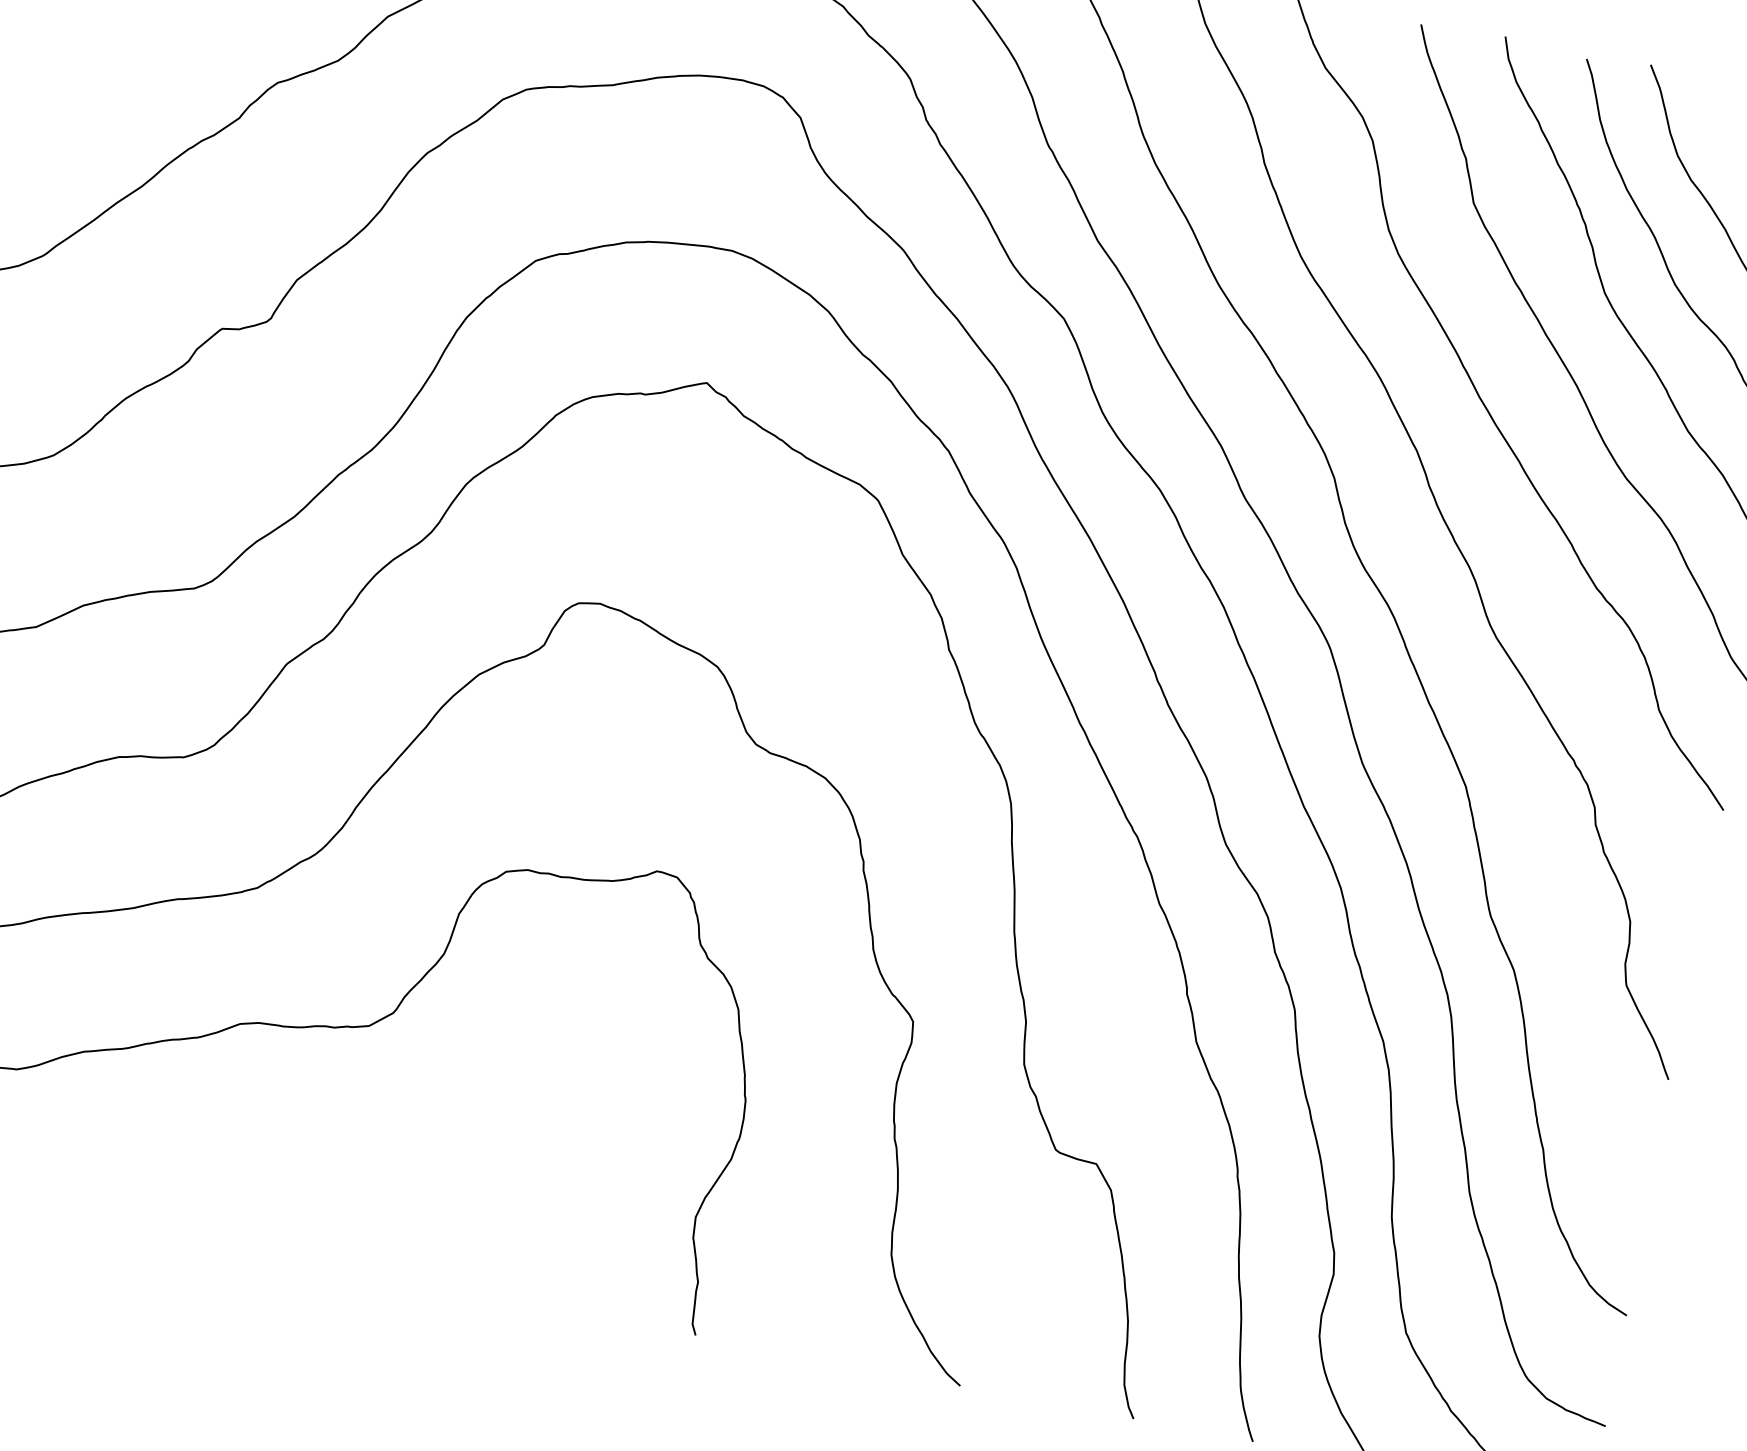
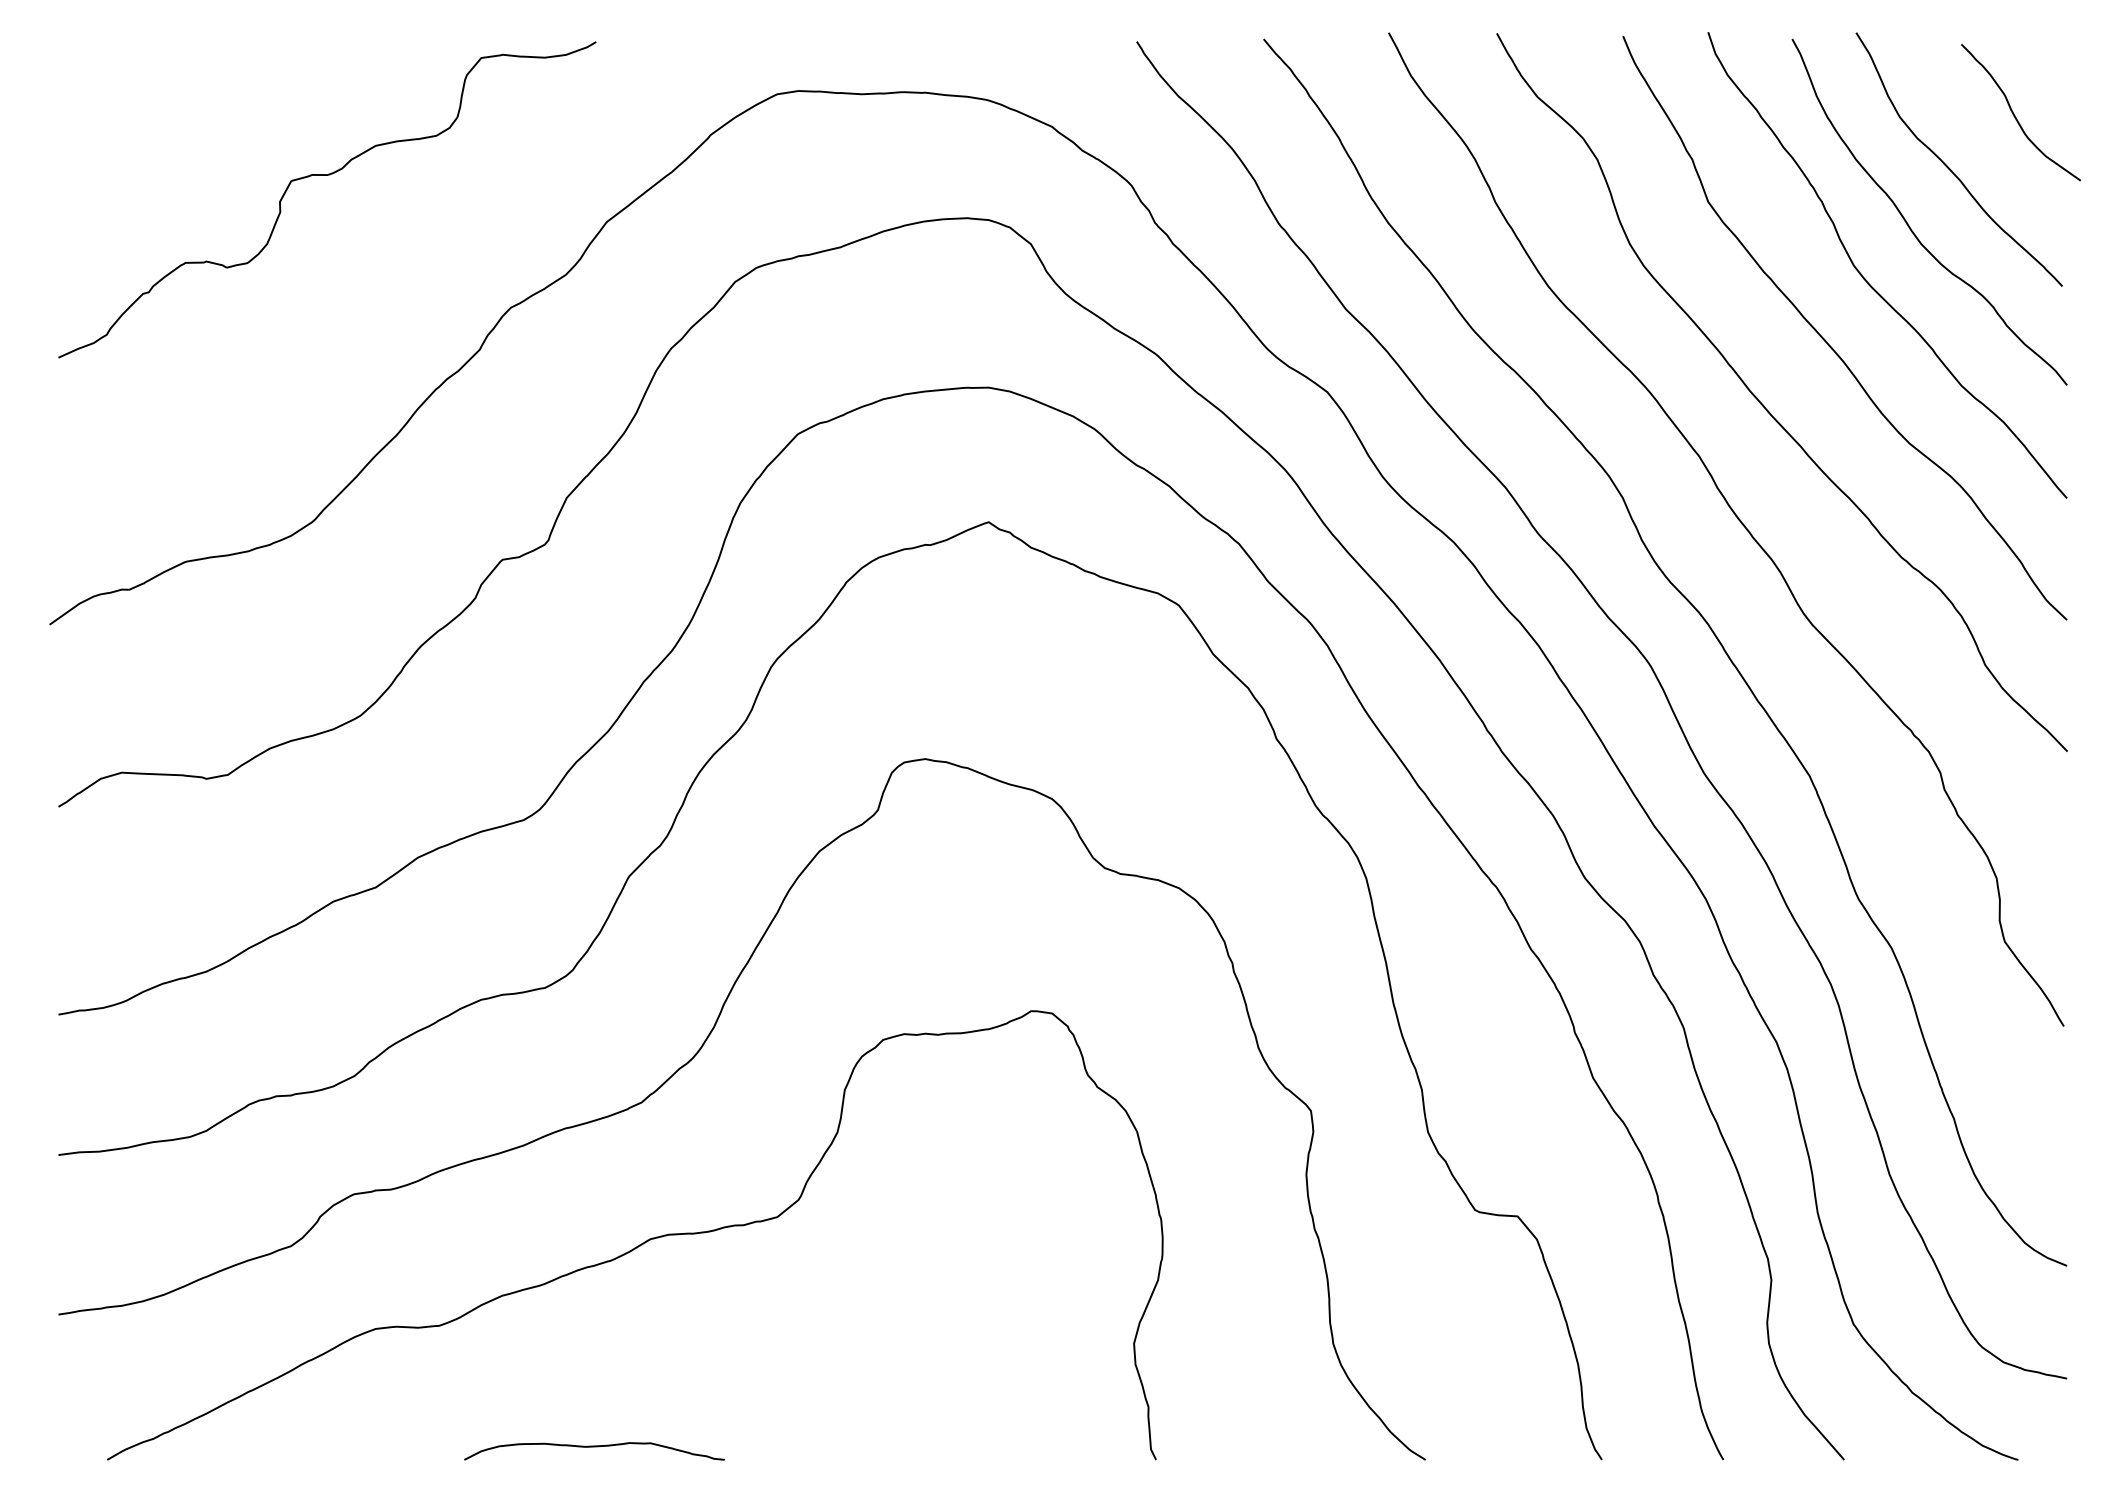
curve: (146, 1218) -> (594, 1447), added

